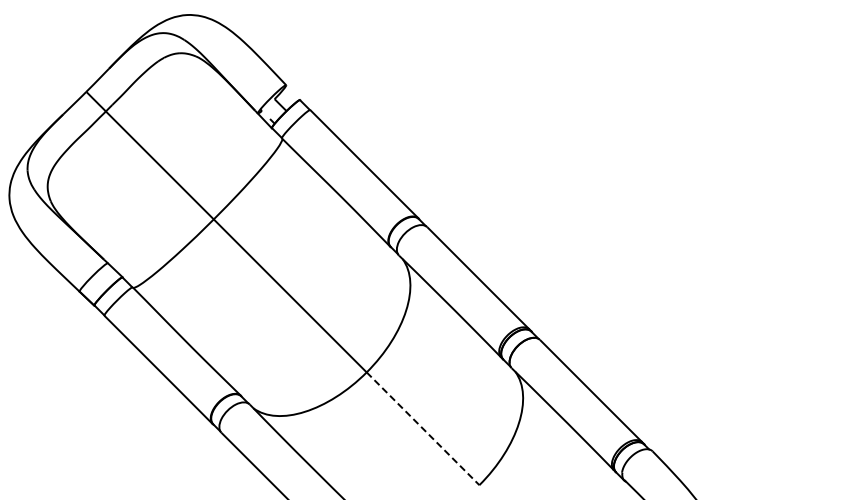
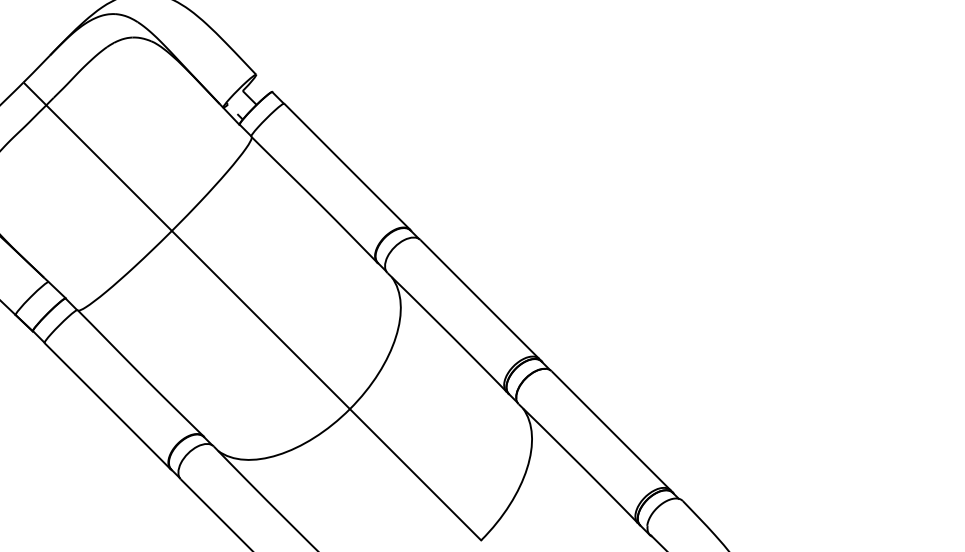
line: (423, 428) -> (416, 474), dashed -> solid

